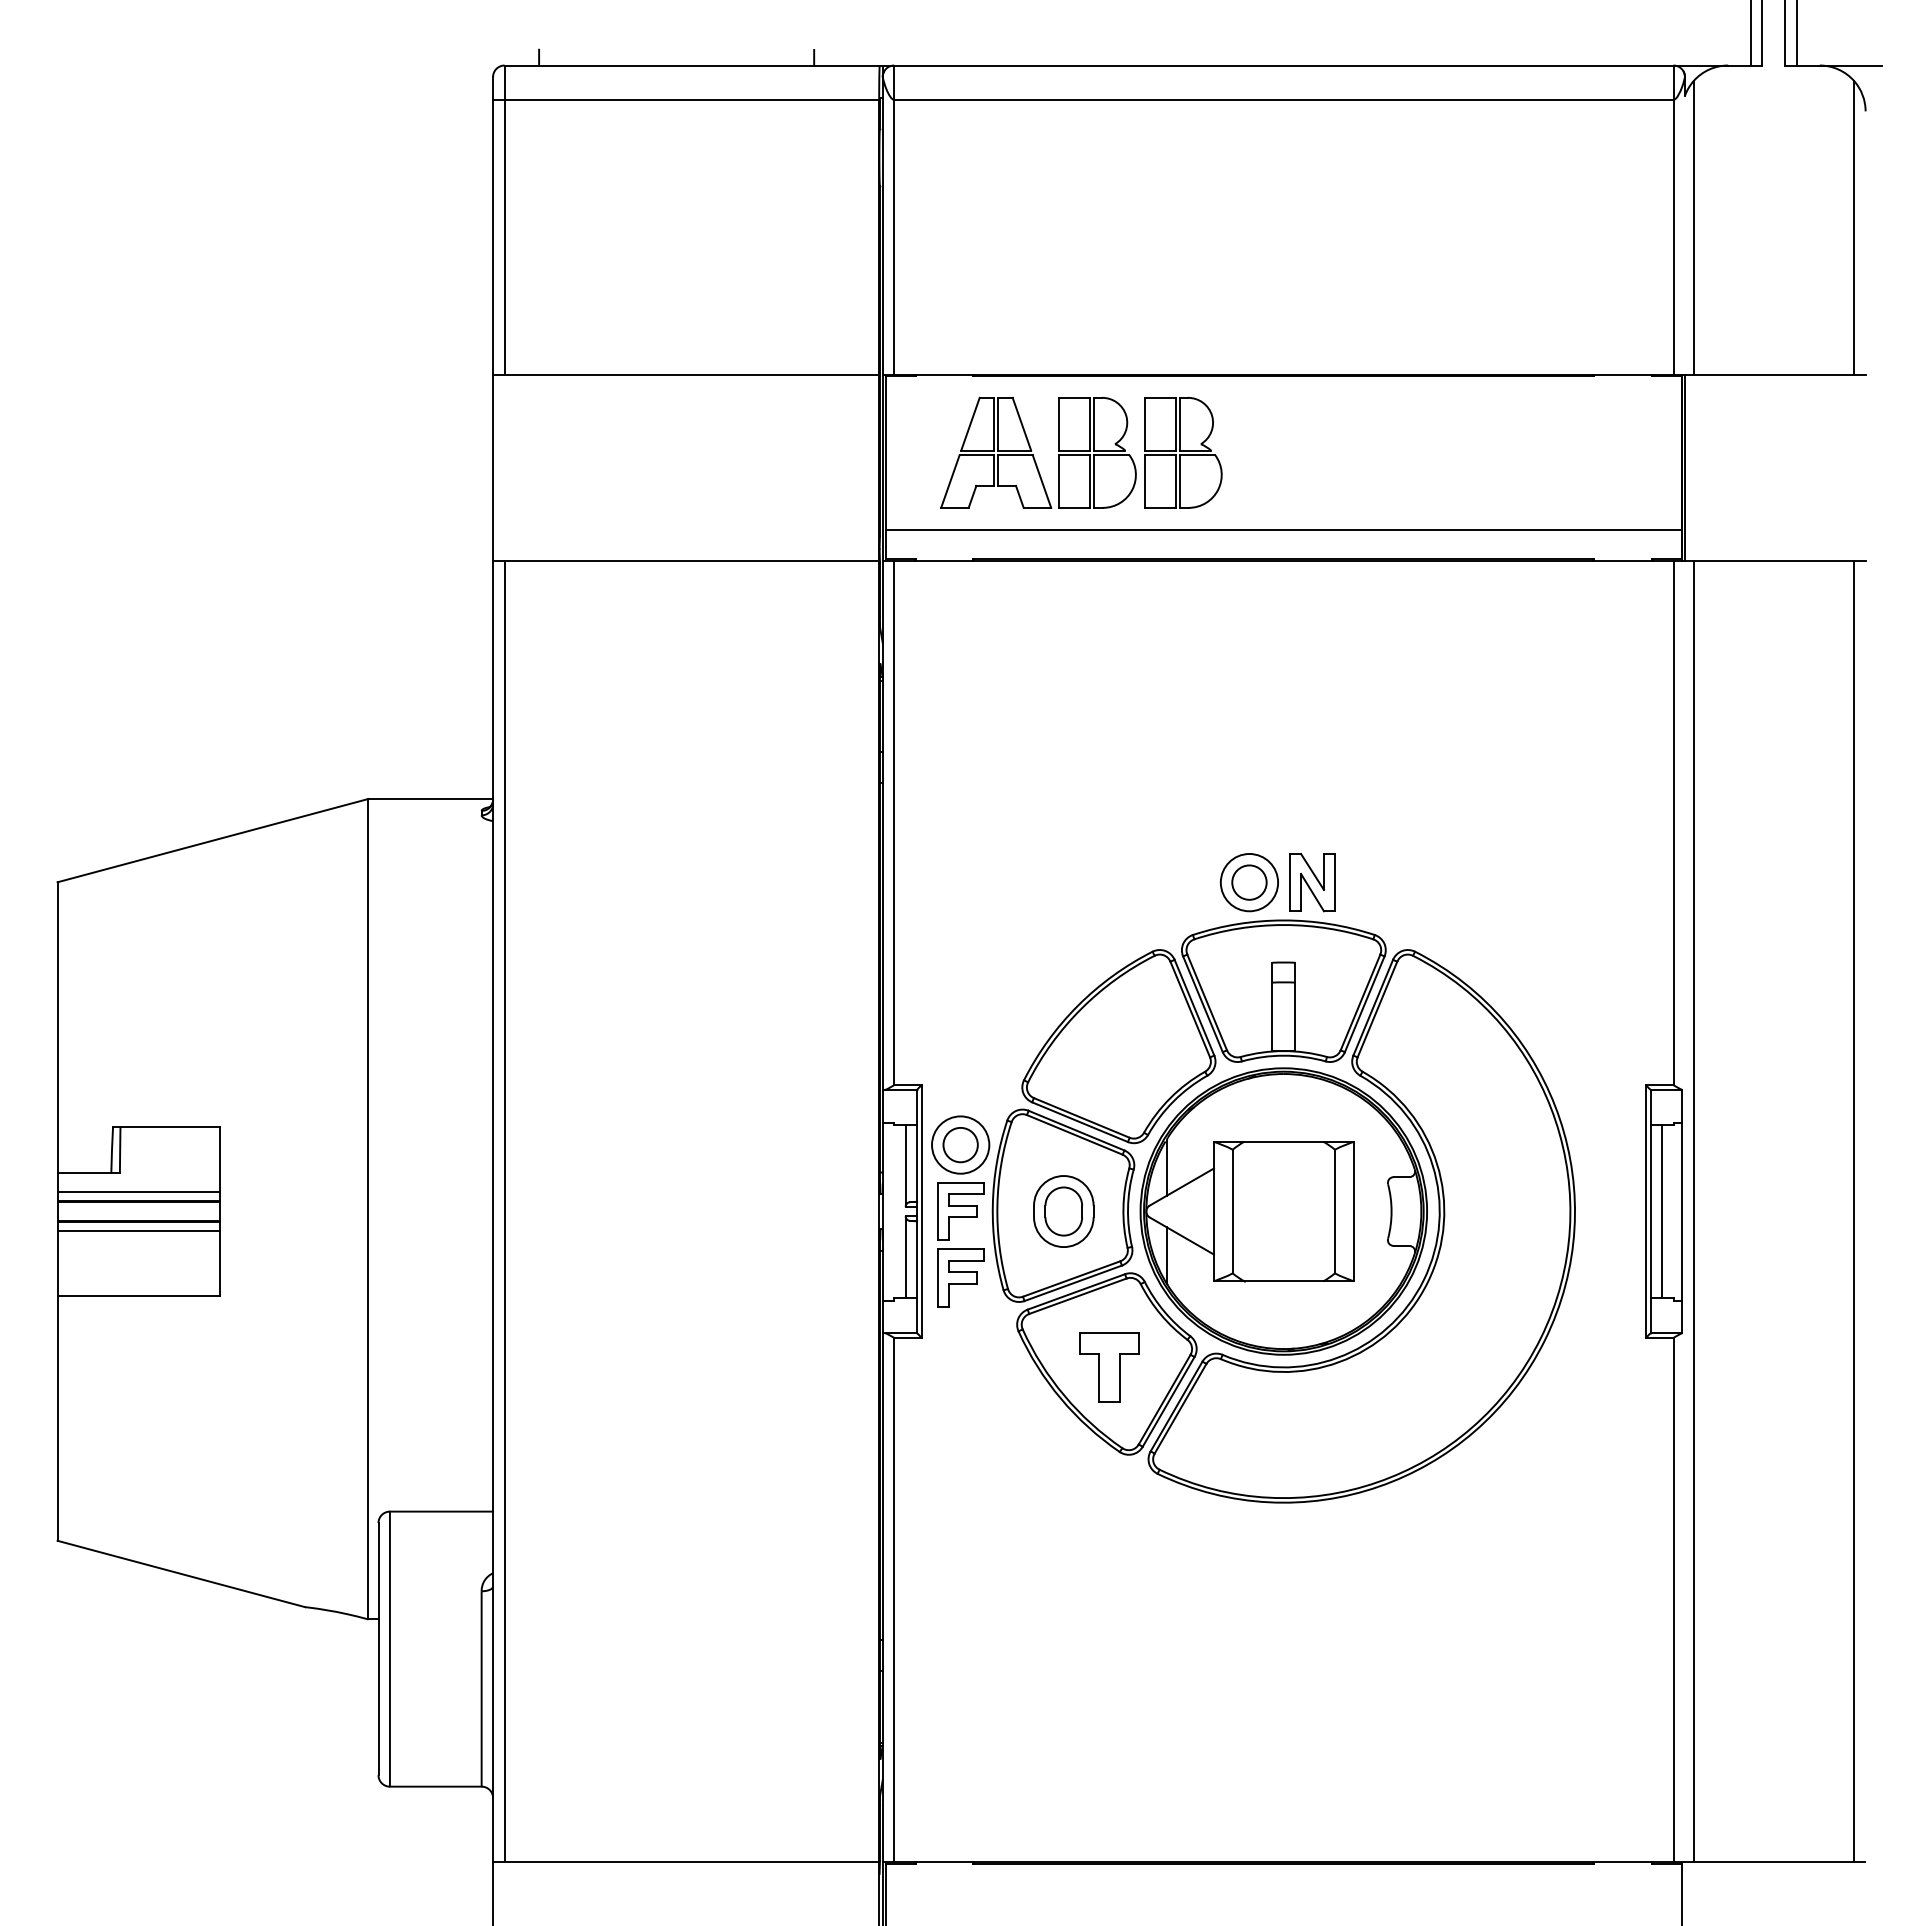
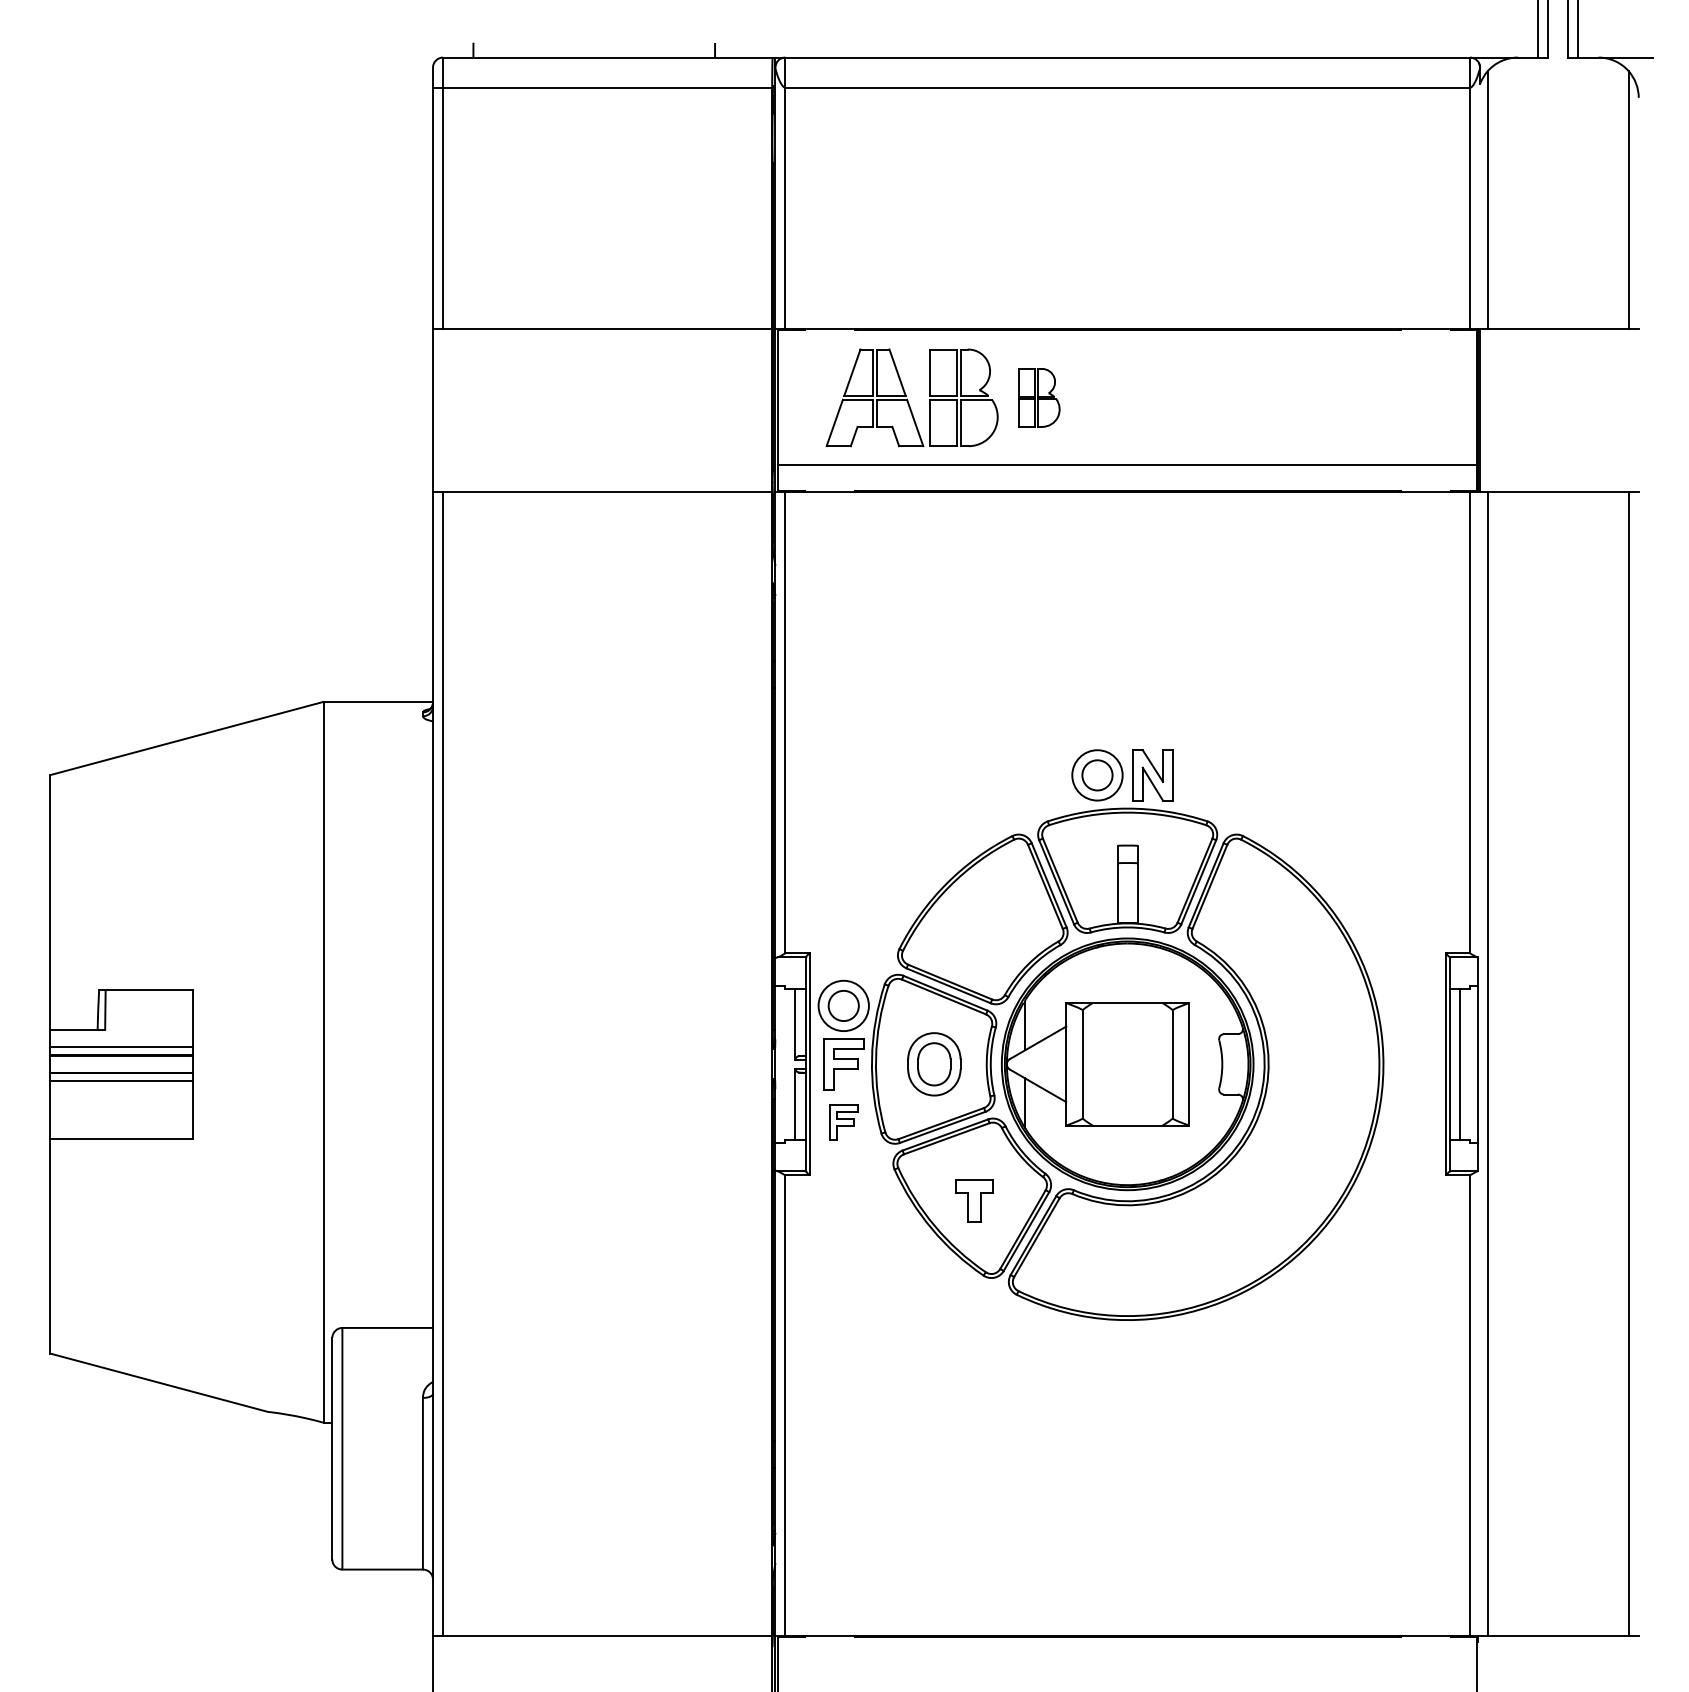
part: (1183, 452) -> (1039, 397), size x0.6
part: (960, 1277) -> (843, 1122), size x0.7
part: (1109, 1367) -> (974, 1201), size x0.7

